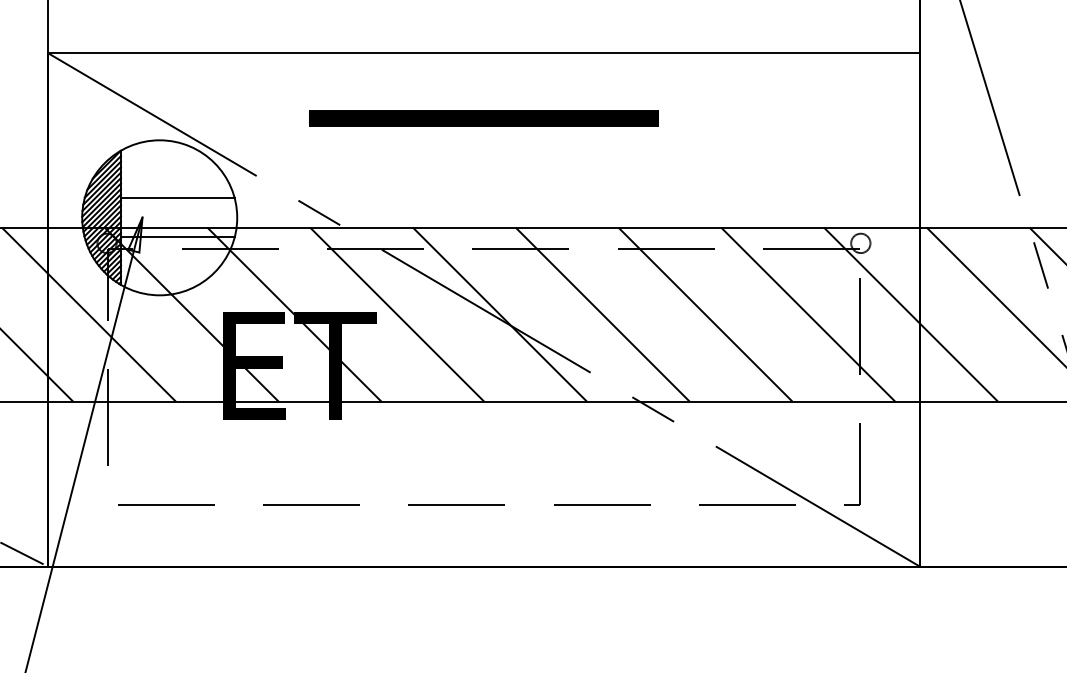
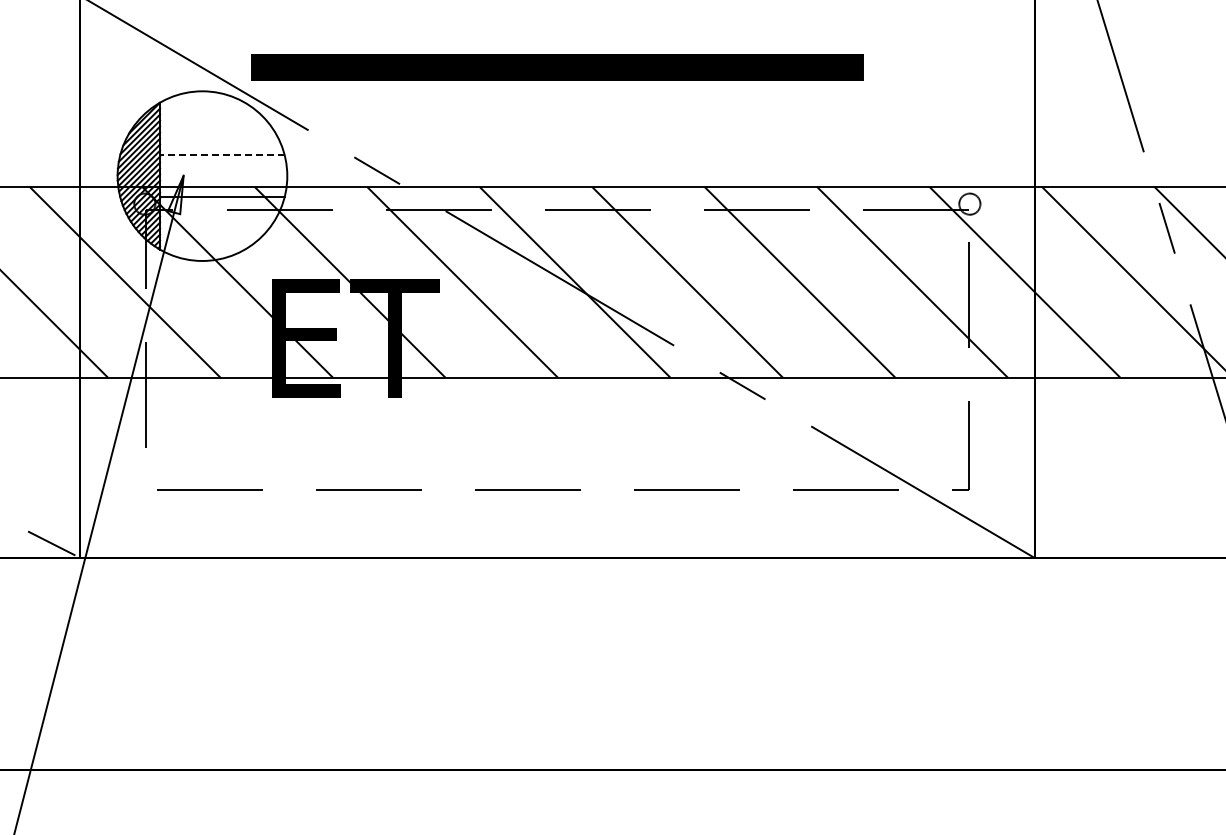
part: (483, 118) -> (556, 67), size x1.6
line: (177, 198) -> (221, 154), solid -> dashed

